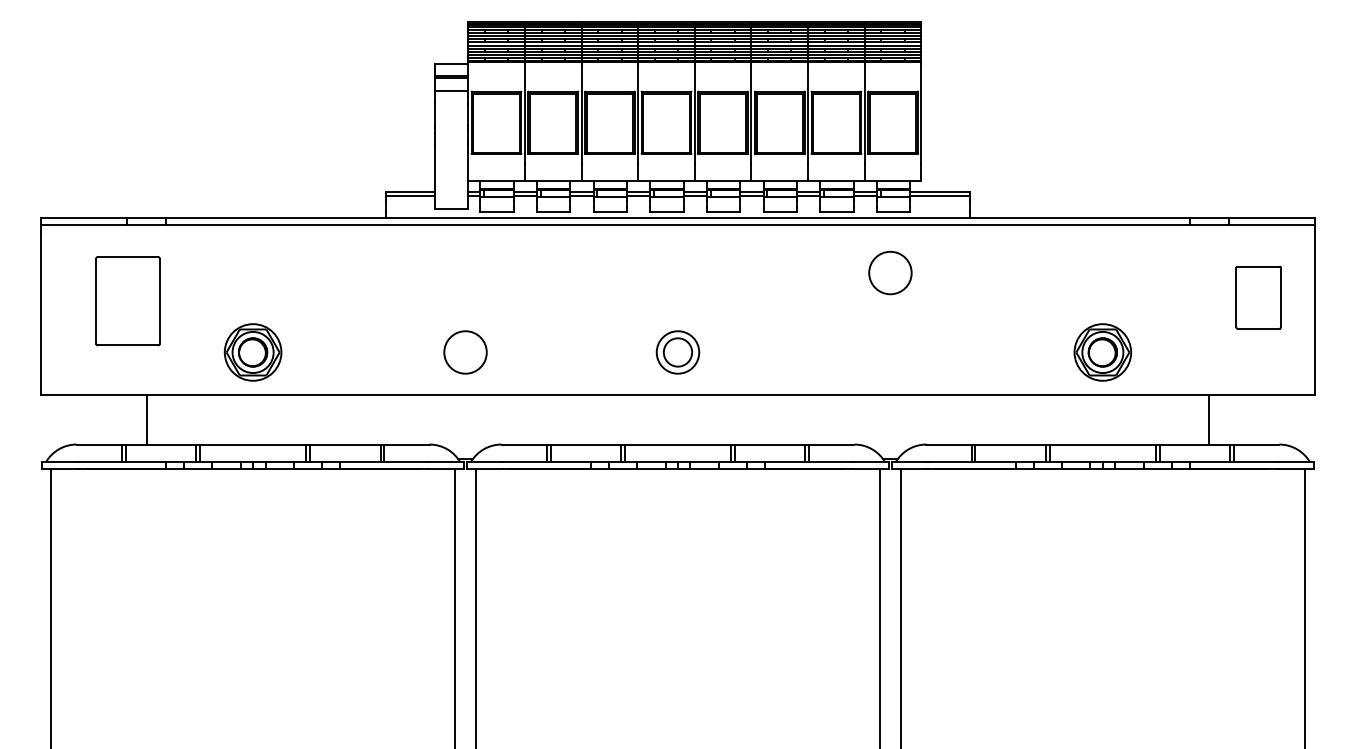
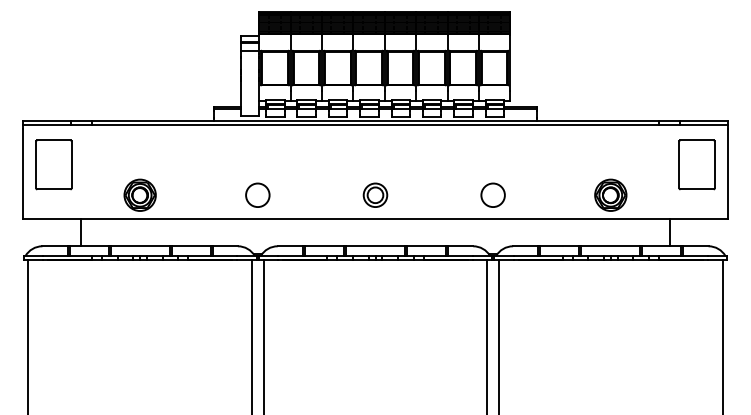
circle: (889, 271) -> (492, 194), moved
part: (1257, 296) -> (696, 164), size x1.43
part: (127, 300) -> (53, 164), moved

